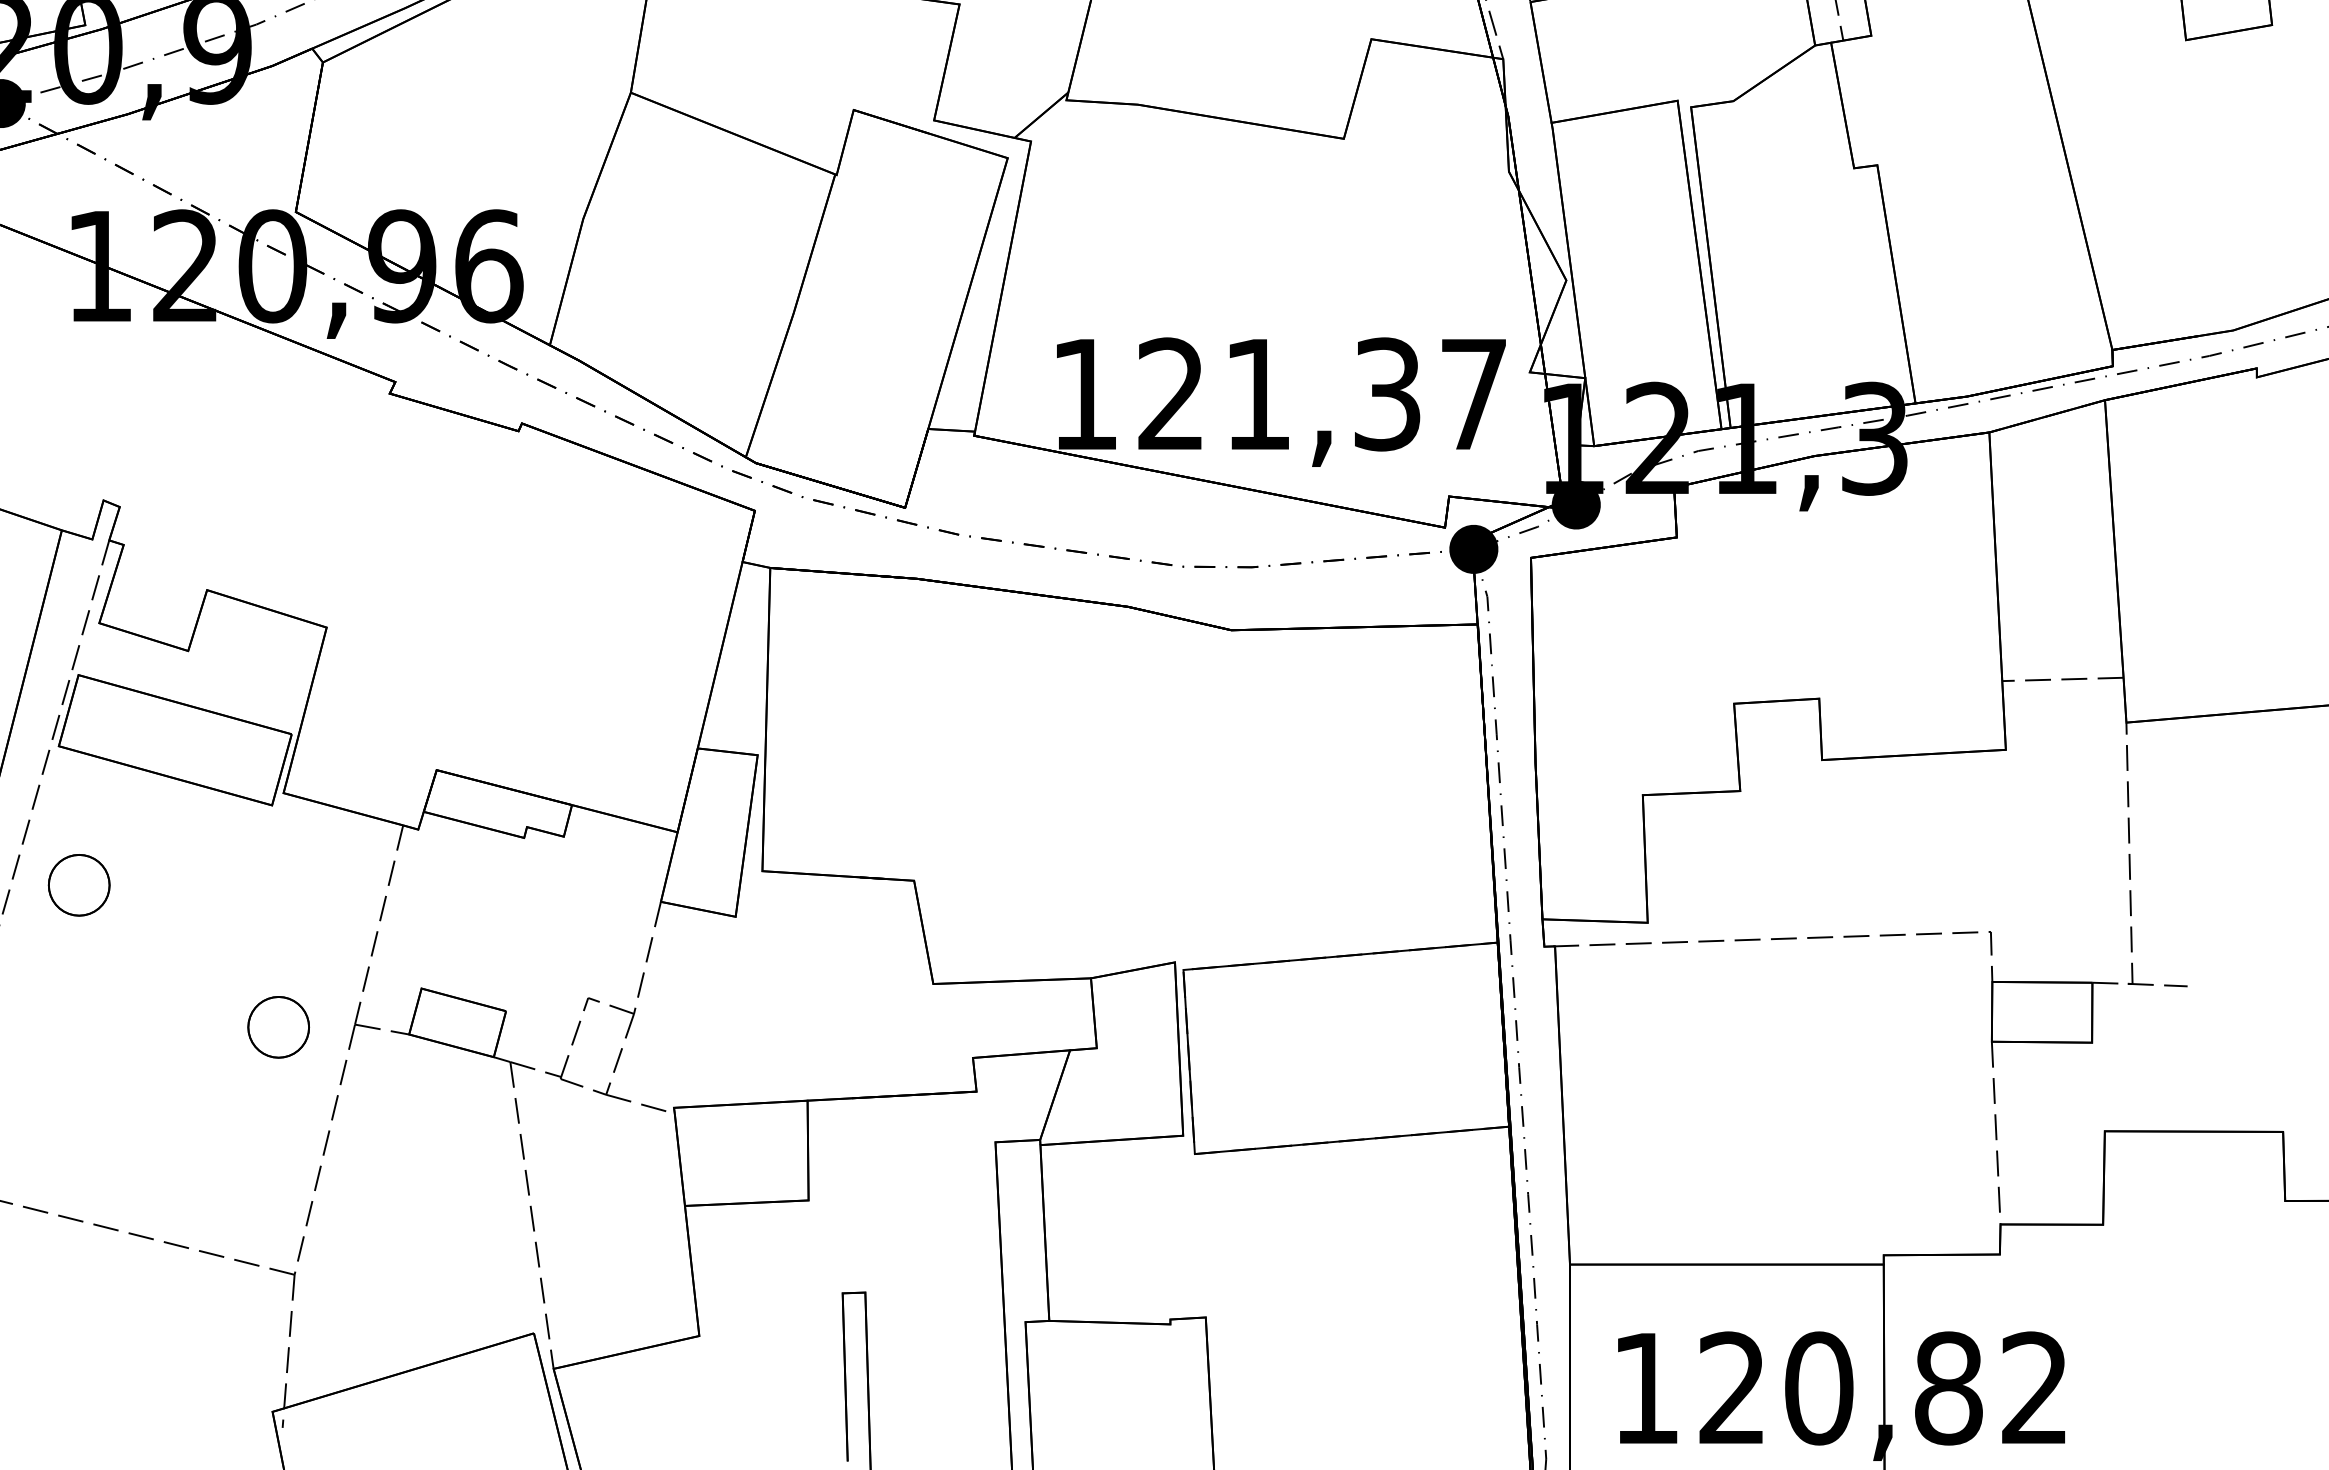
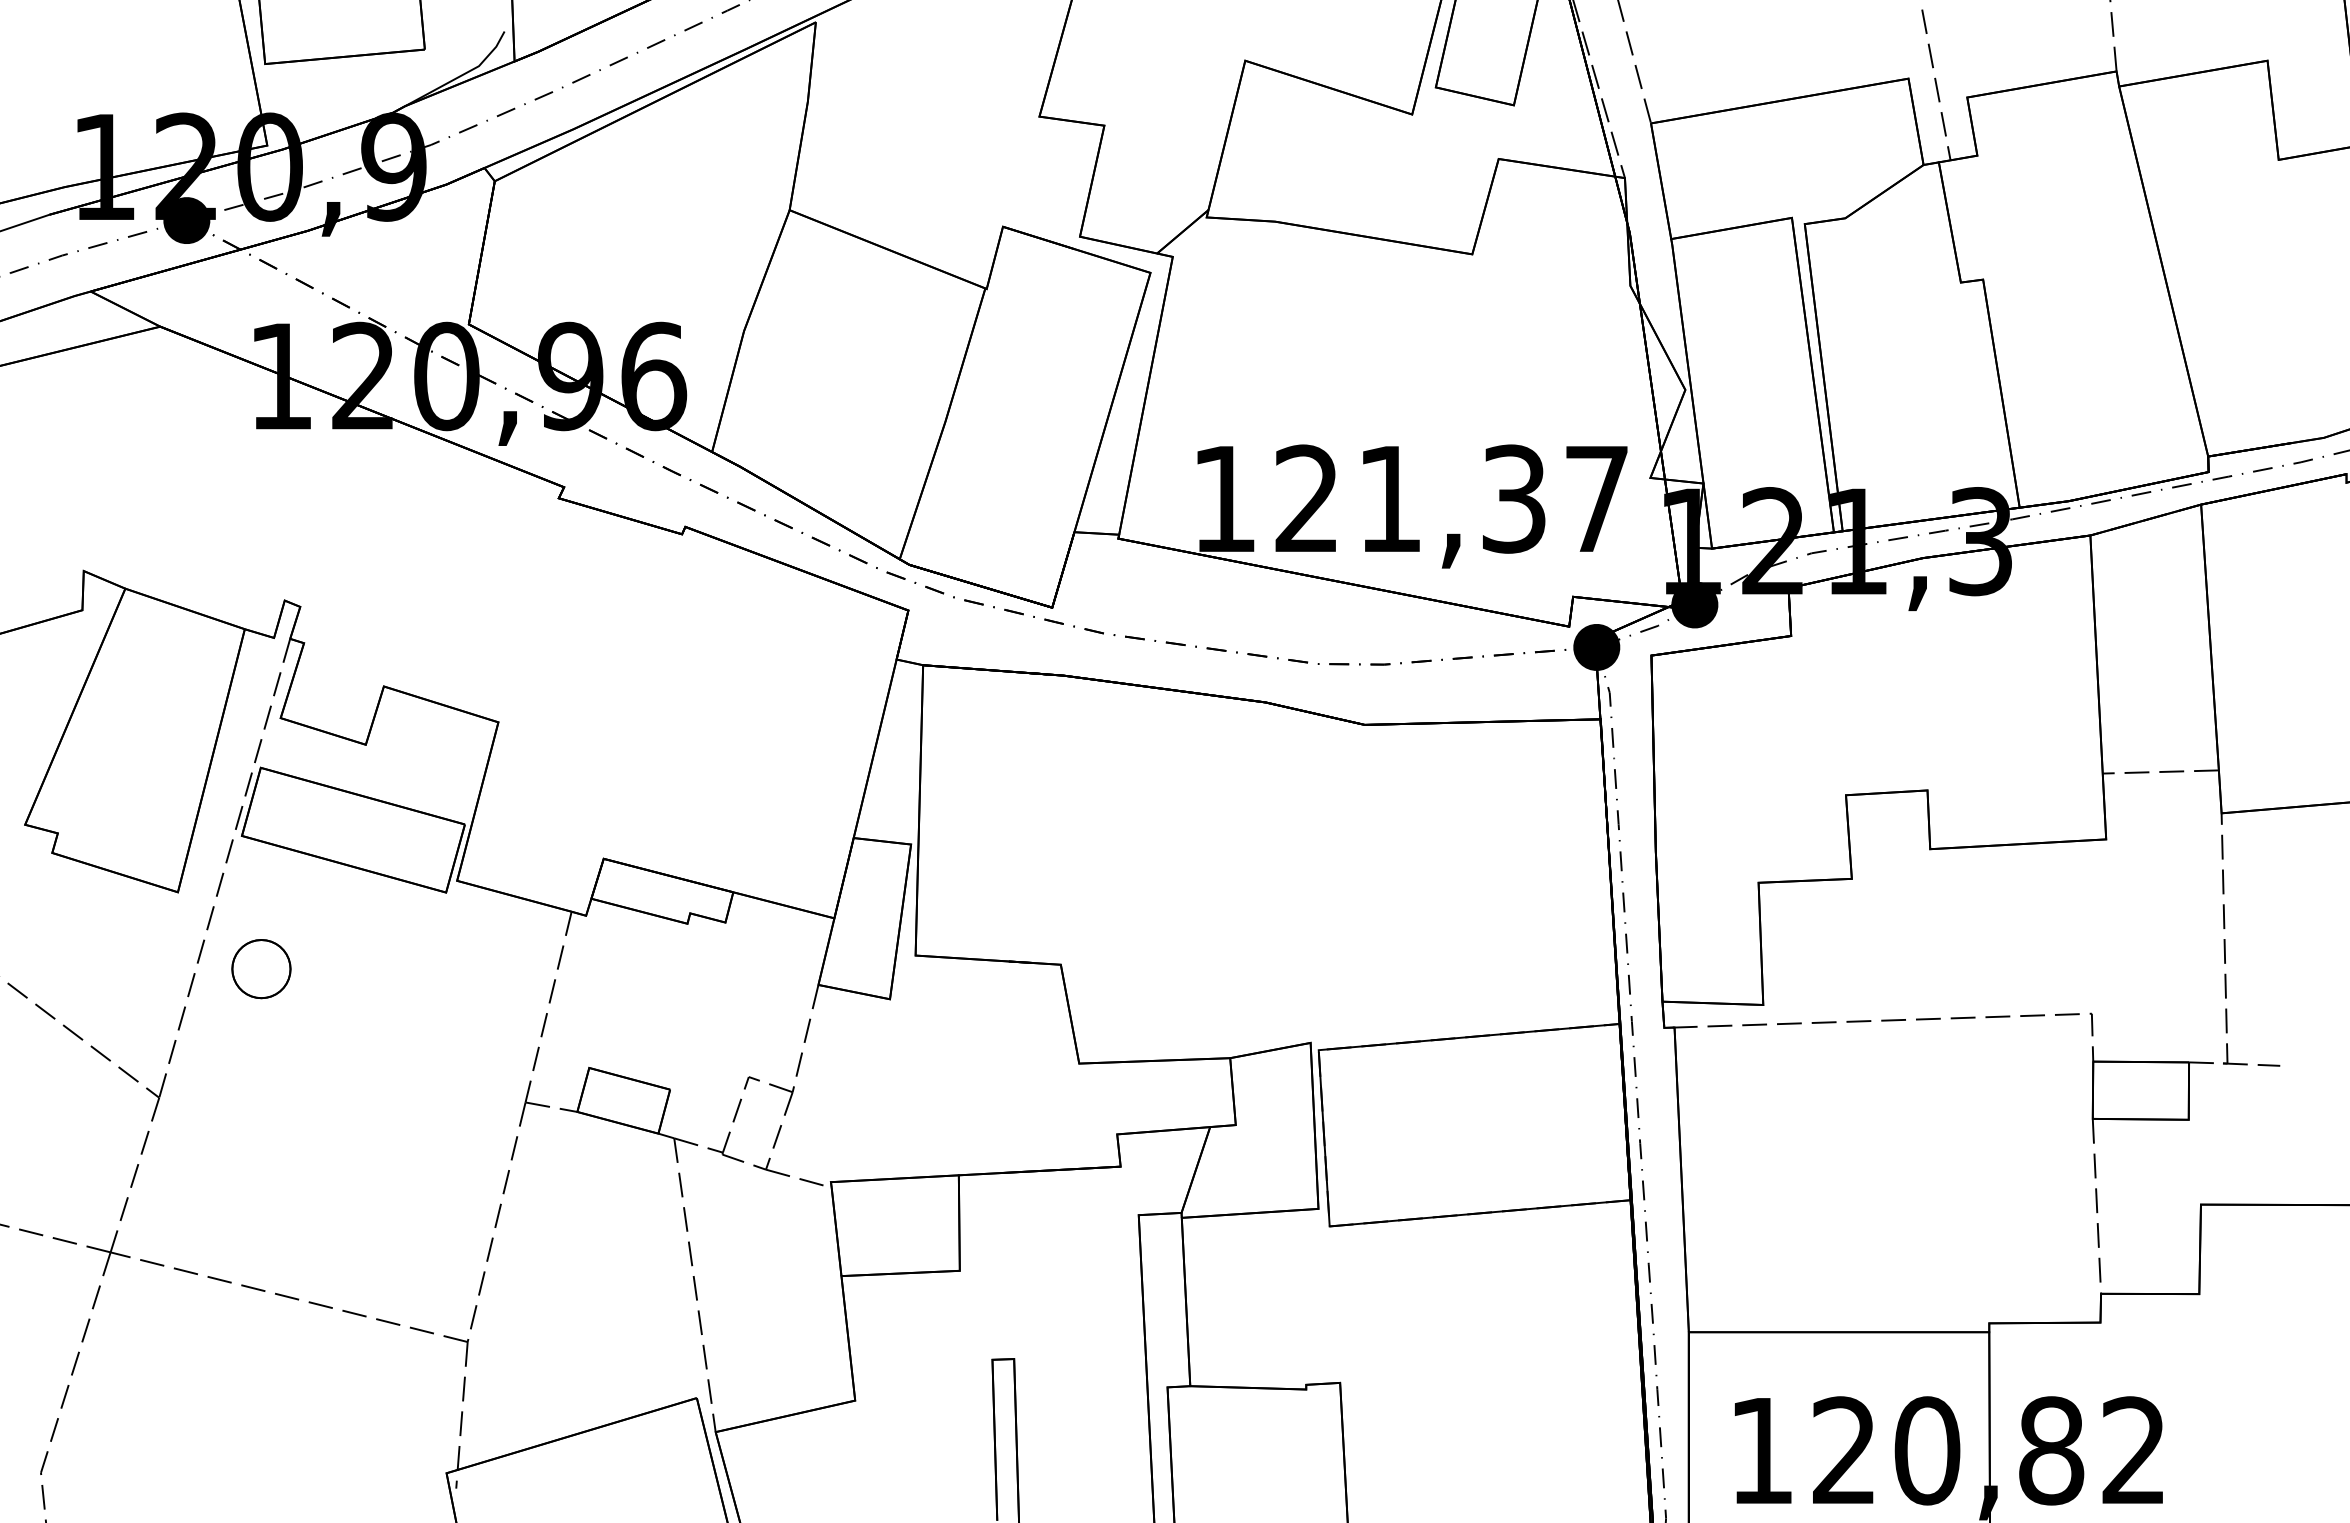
part: (278, 1027) -> (452, 1105), removed

